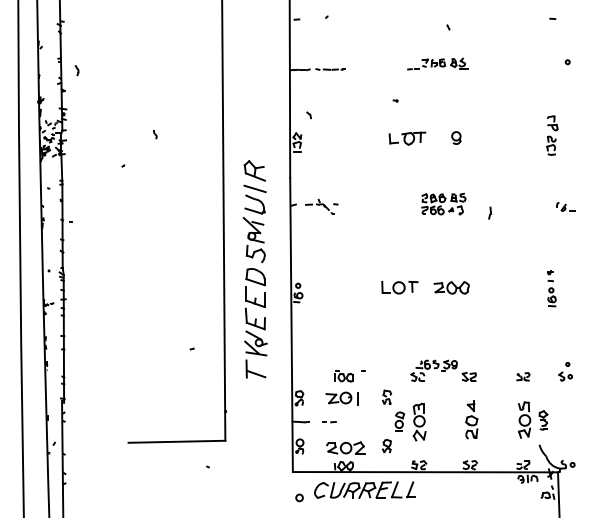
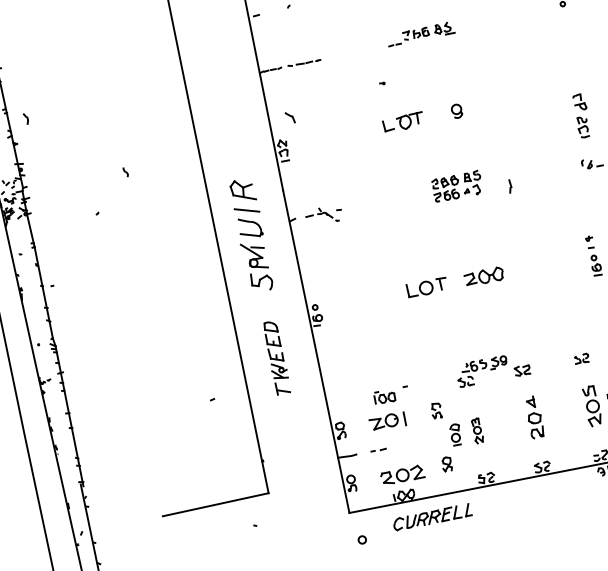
part: (308, 115) -> (289, 118), size x1.6
part: (552, 135) -> (582, 115), moved
part: (255, 323) -> (276, 358), size x0.6
part: (419, 421) -> (477, 430), size x0.6
part: (364, 489) -> (431, 516), size x0.7

